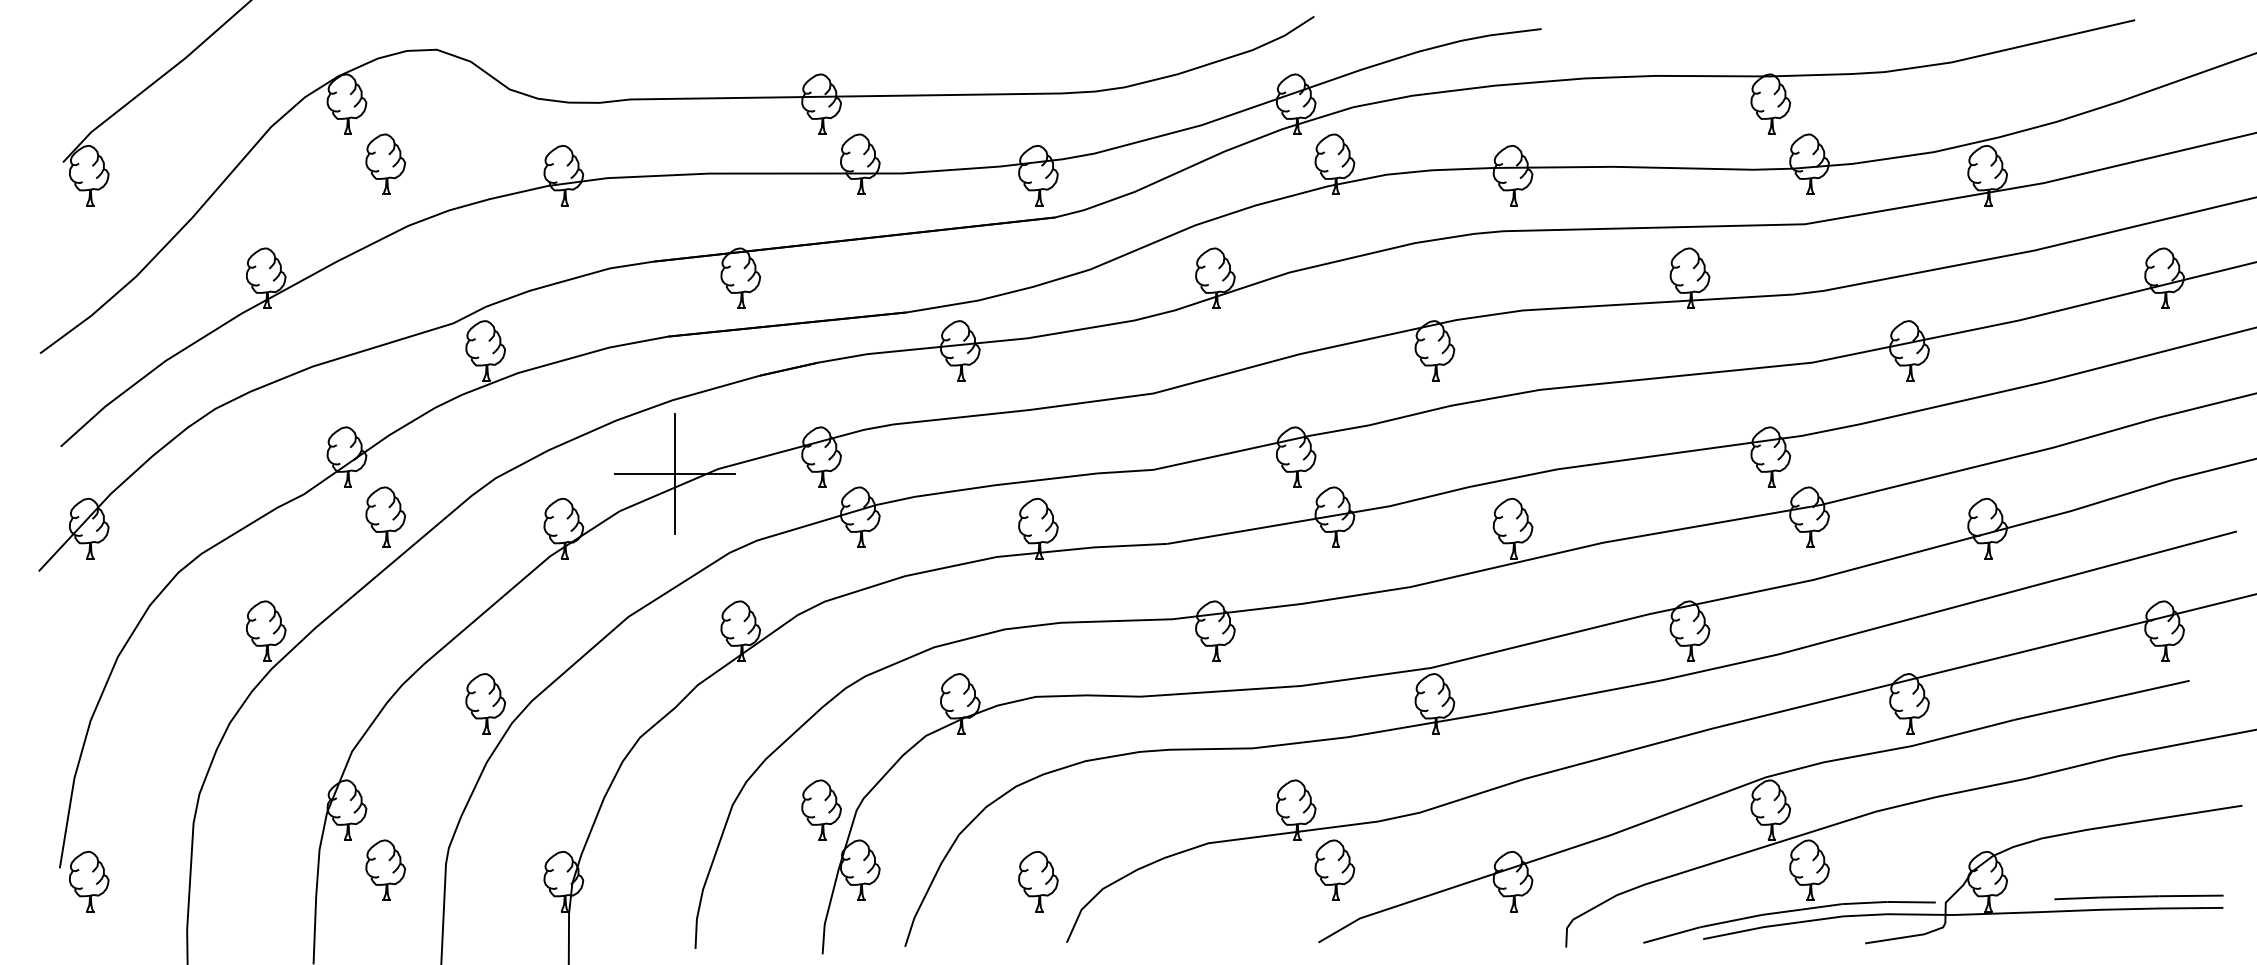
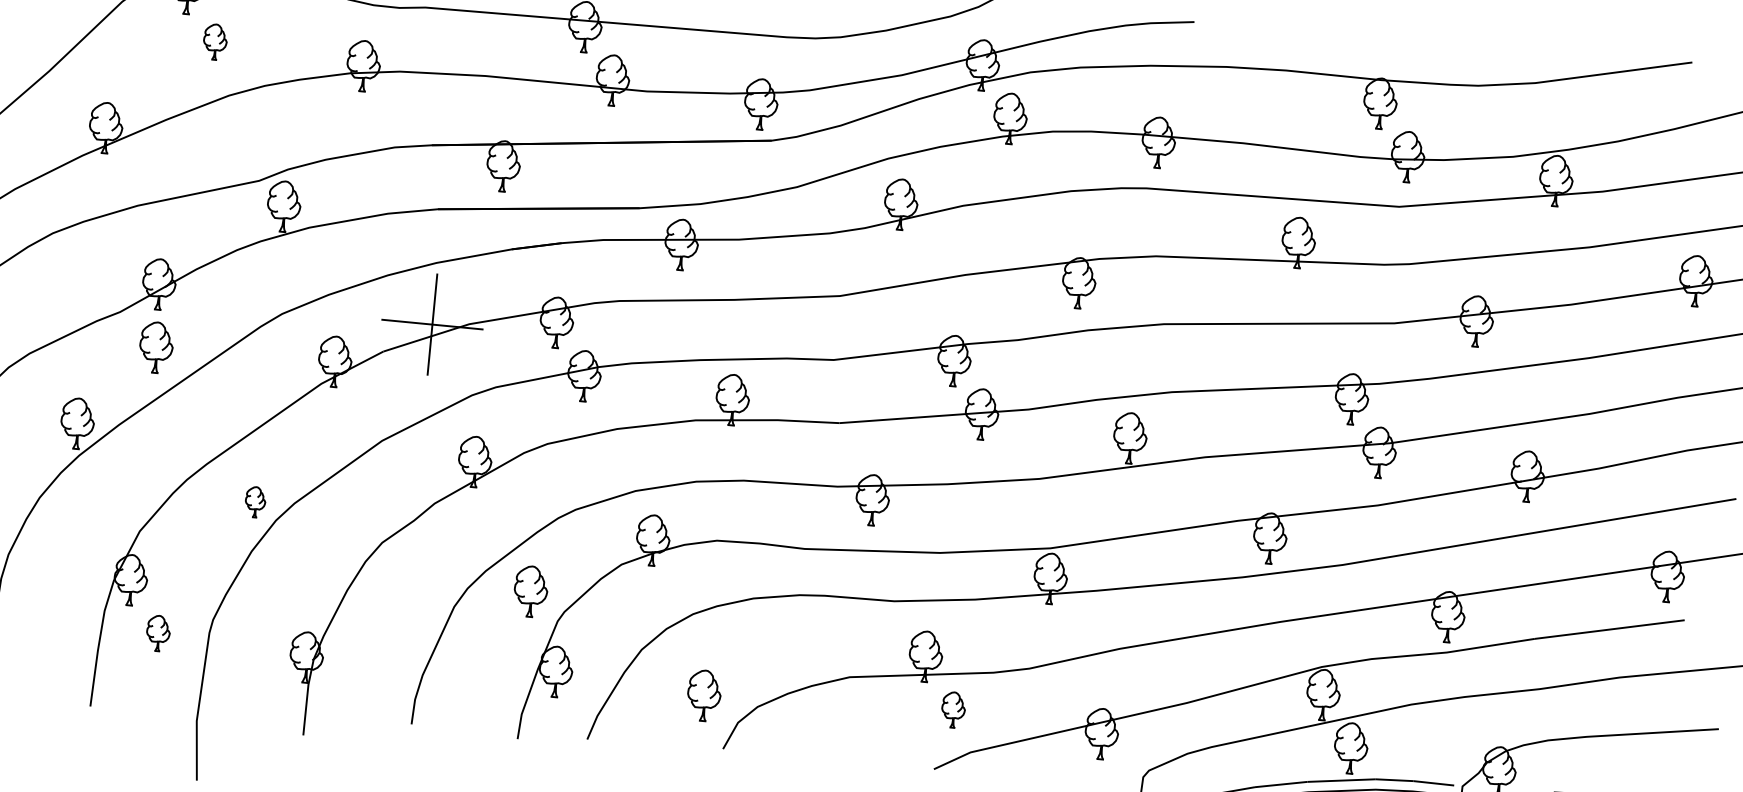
part: (385, 163) -> (215, 41), size x0.7
part: (385, 516) -> (156, 346), moved
part: (485, 703) -> (255, 501), size x0.6
part: (821, 809) -> (530, 590), moved
part: (385, 869) -> (158, 632), size x0.7
part: (1334, 869) -> (953, 709), size x0.7

